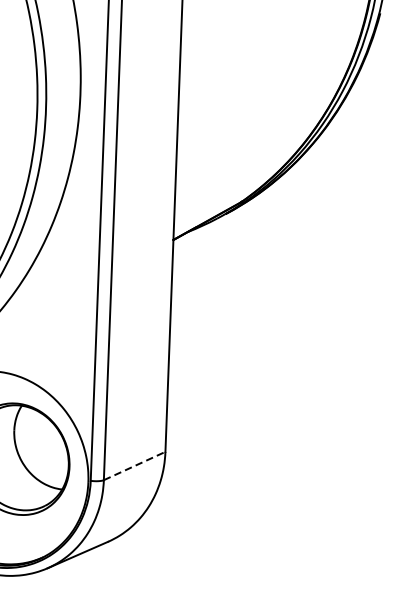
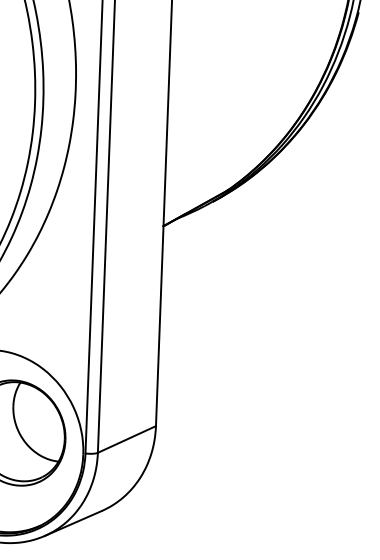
line: (134, 466) -> (126, 439), dashed -> solid

